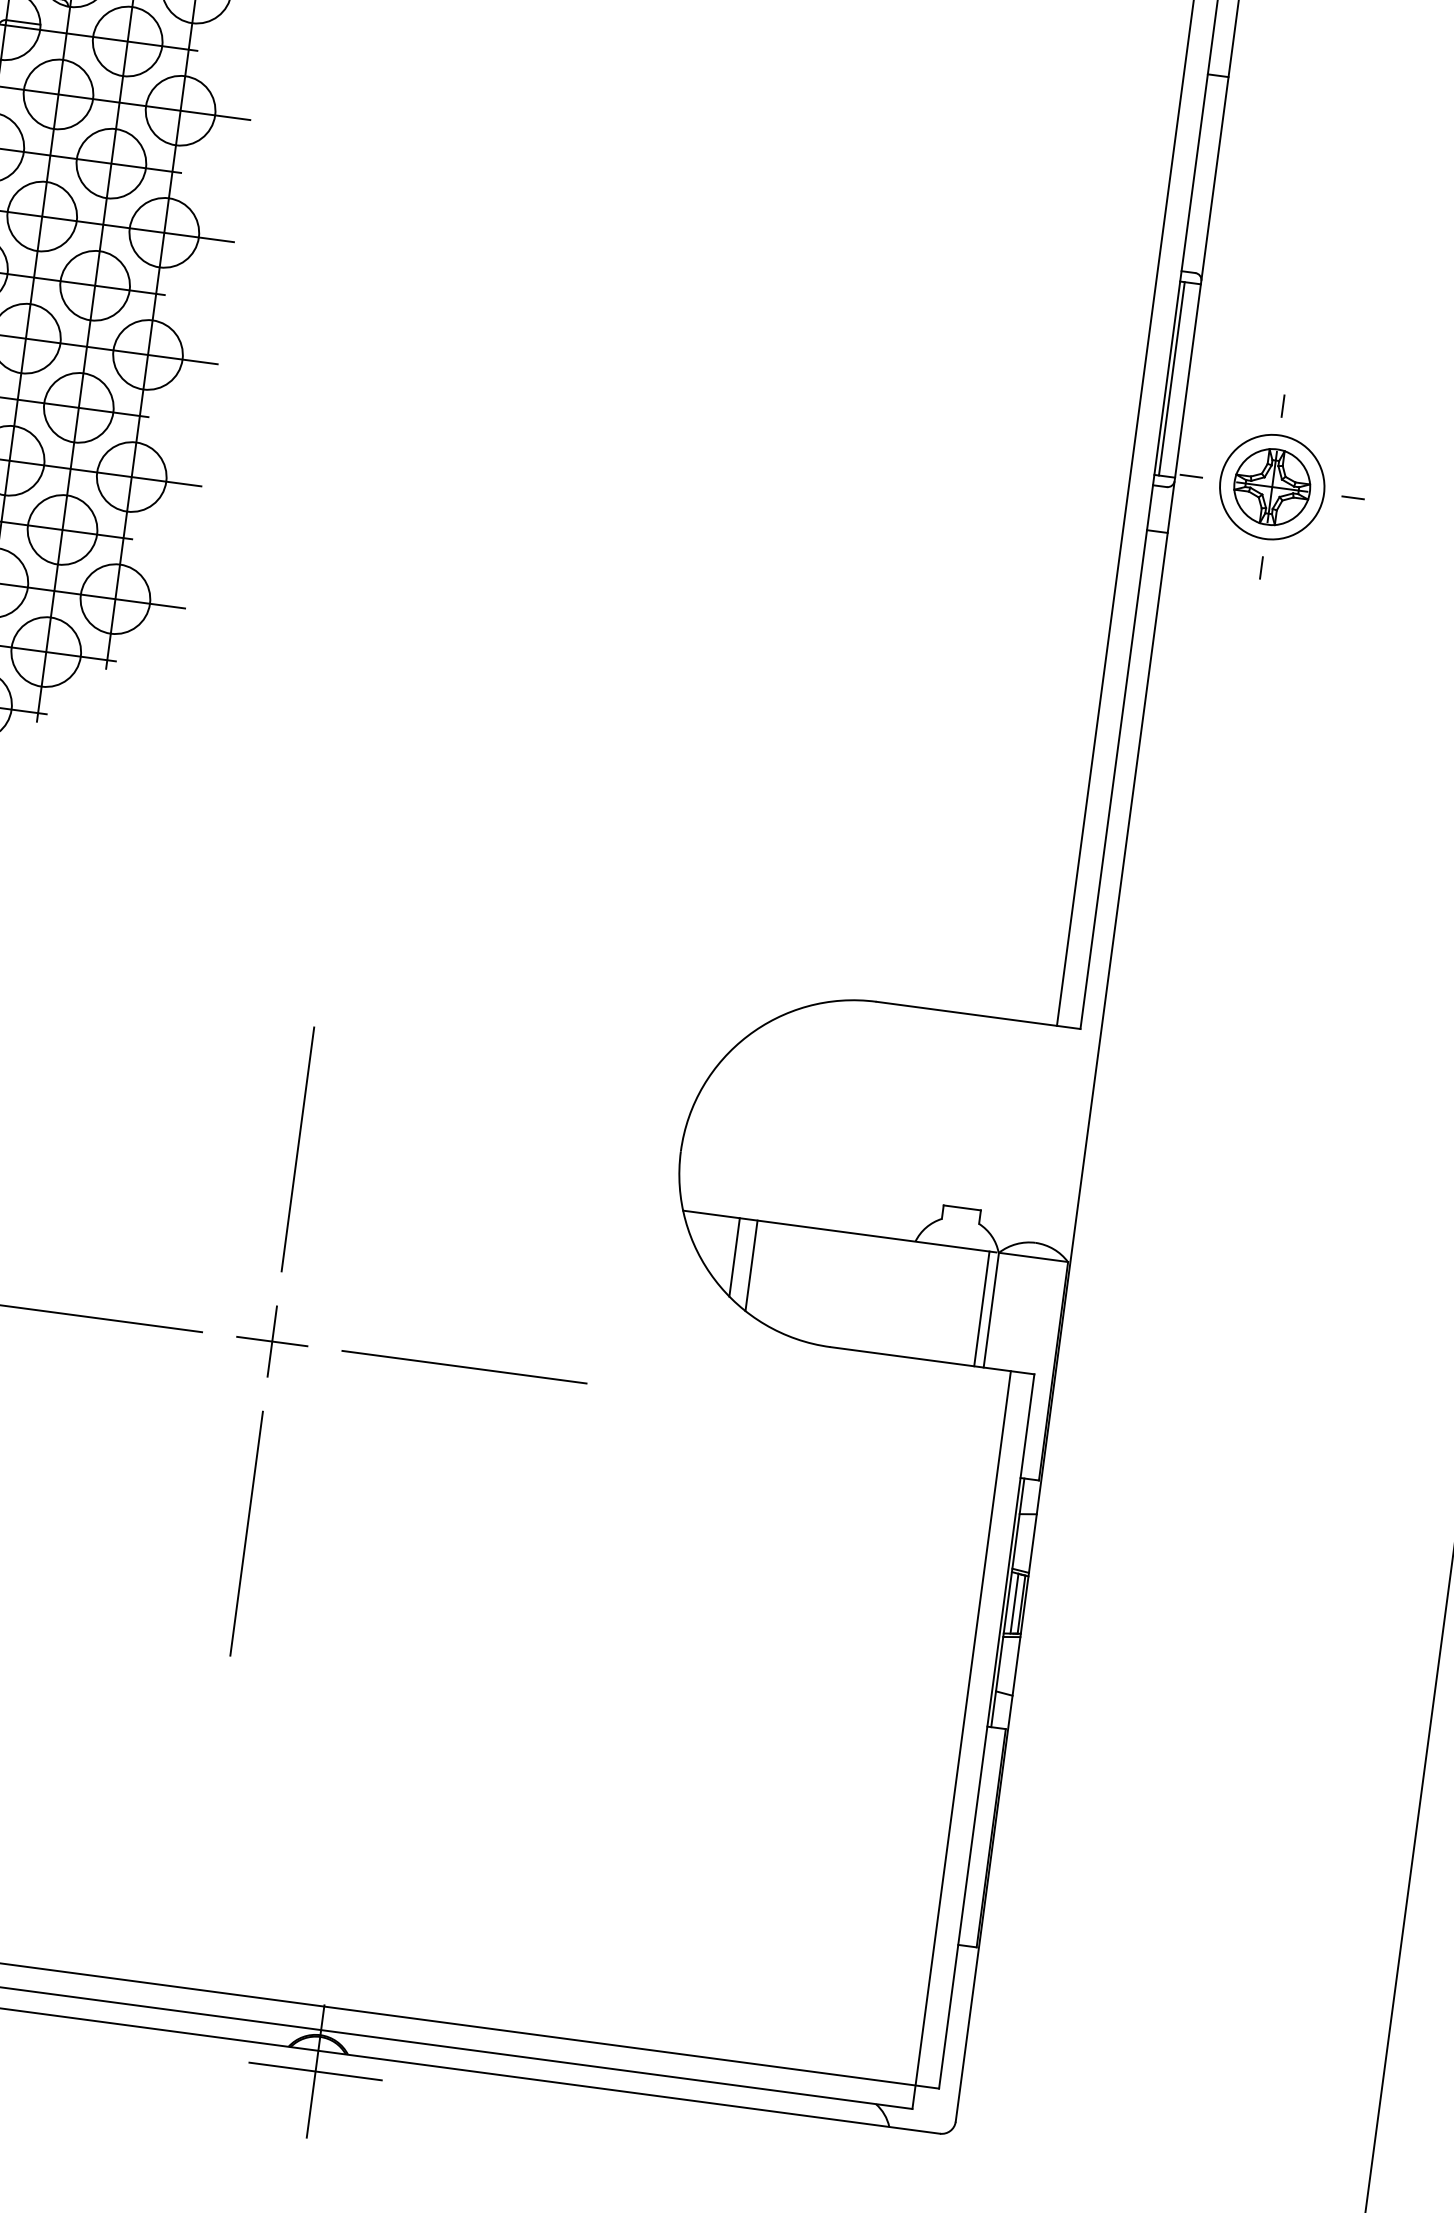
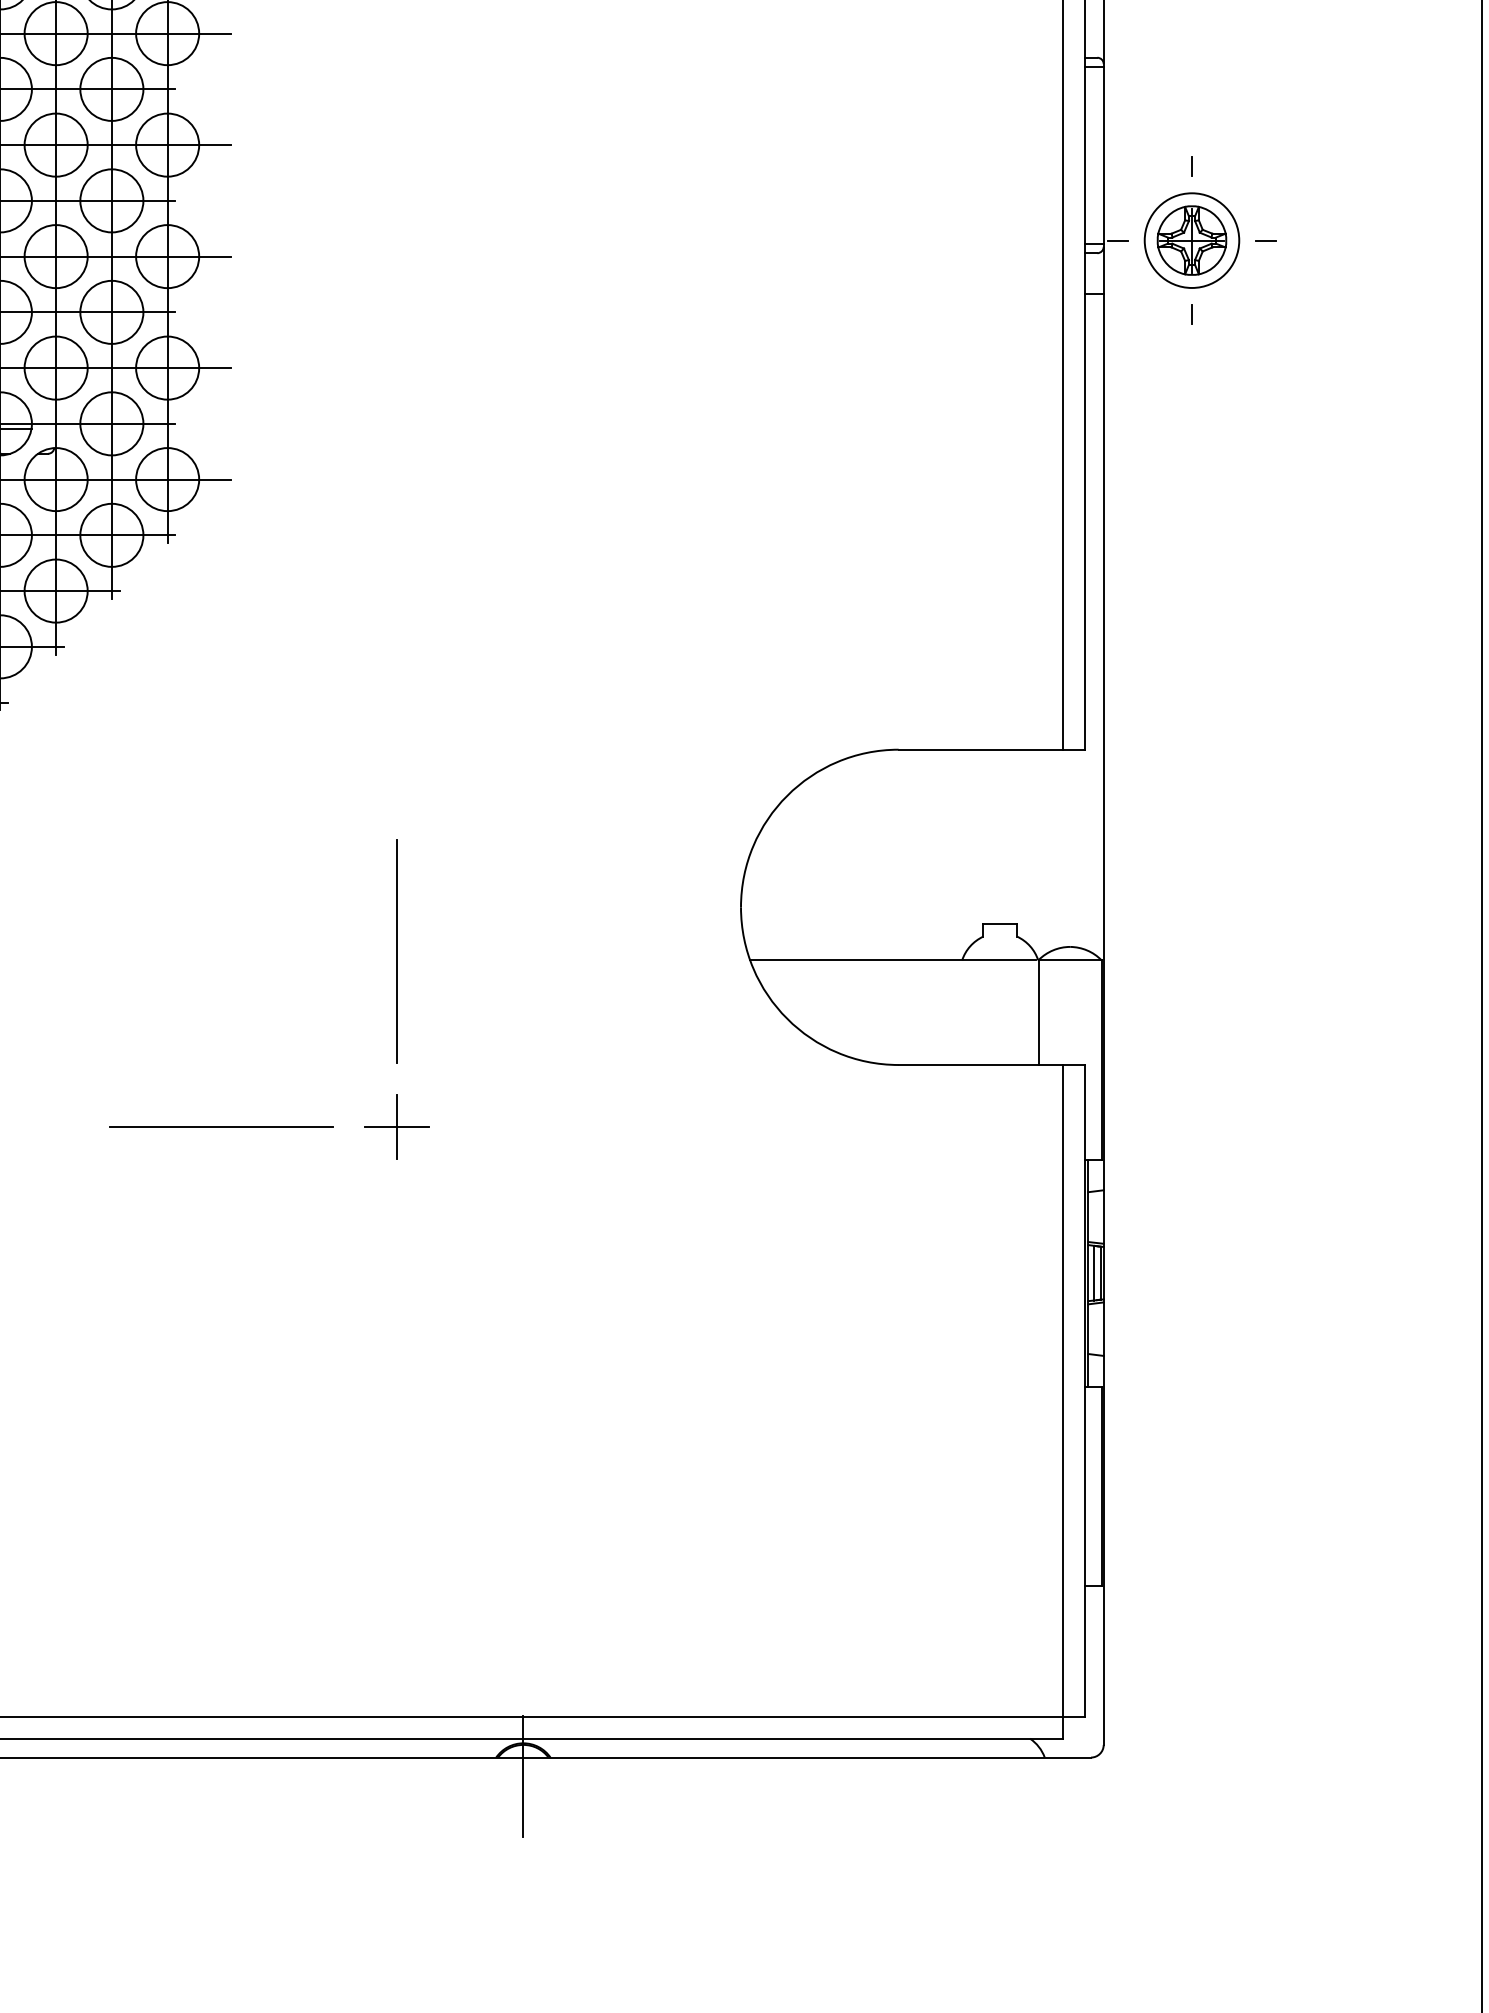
line: (1171, 378) -> (1088, 155), removed
line: (734, 1256) -> (801, 995), removed
line: (752, 1265) -> (818, 1001), removed
line: (981, 1308) -> (1029, 1012), removed
line: (464, 1366) -> (572, 1126), removed
line: (247, 1532) -> (397, 1301), removed
line: (315, 2071) -> (523, 1776), removed

